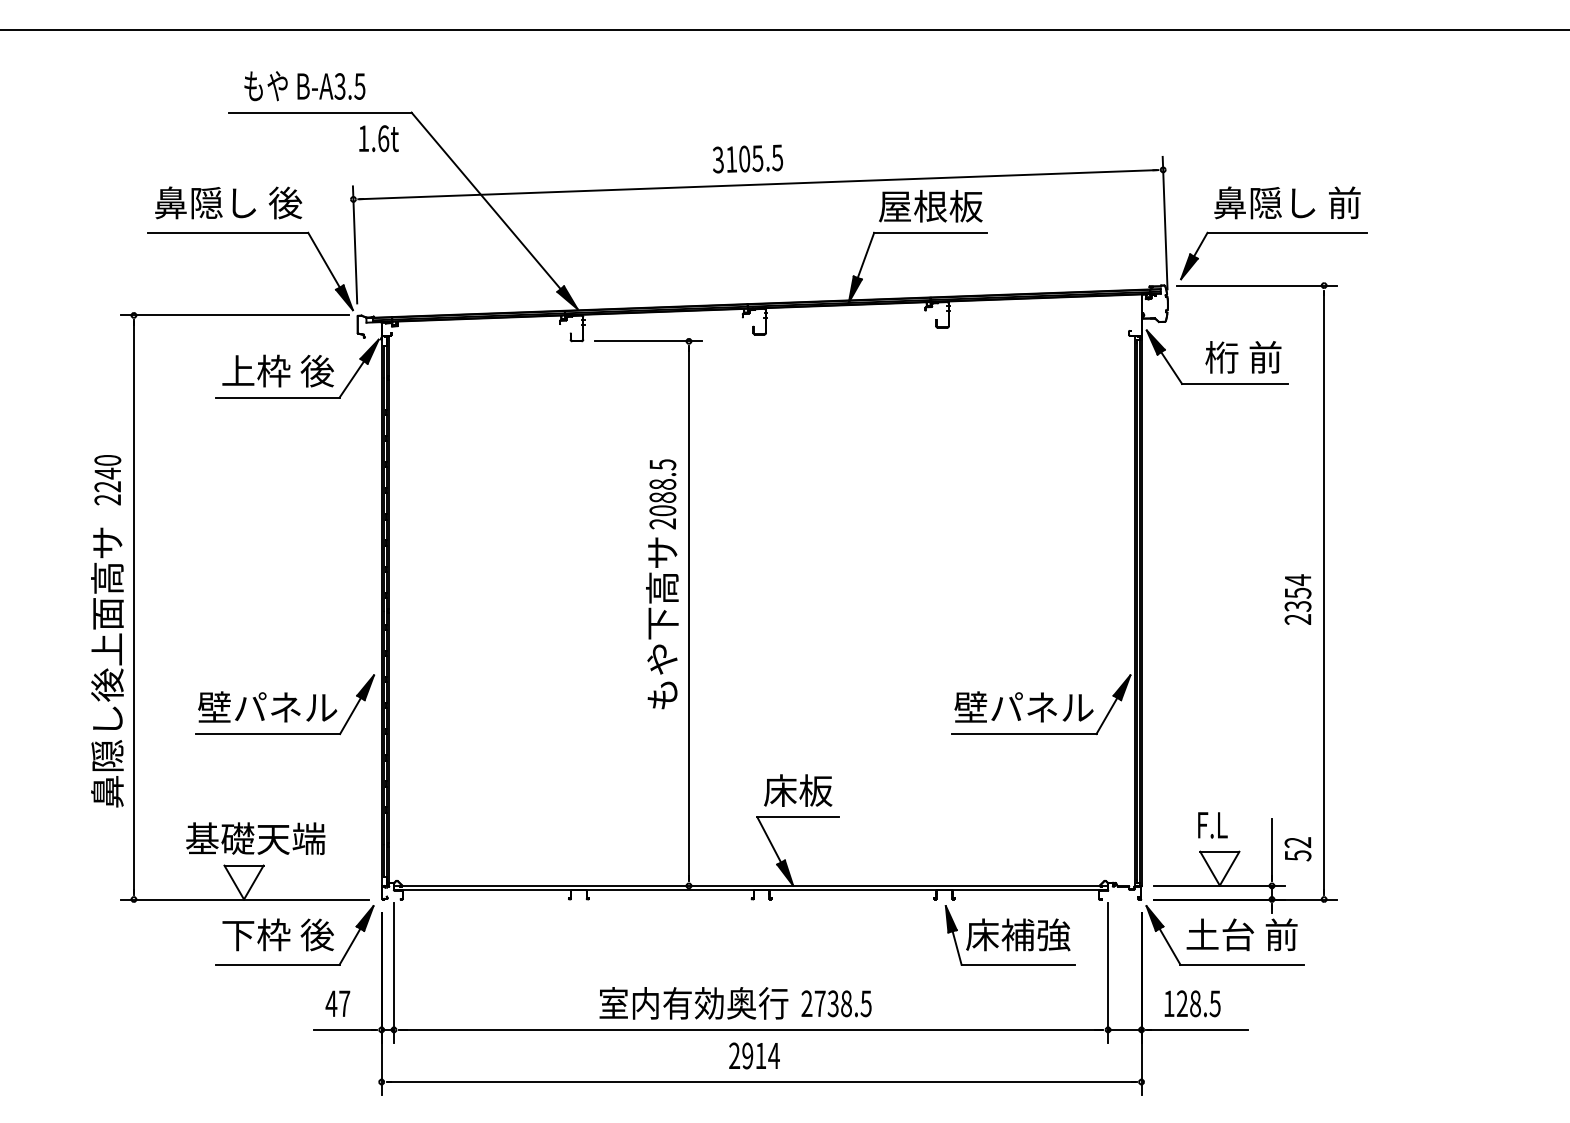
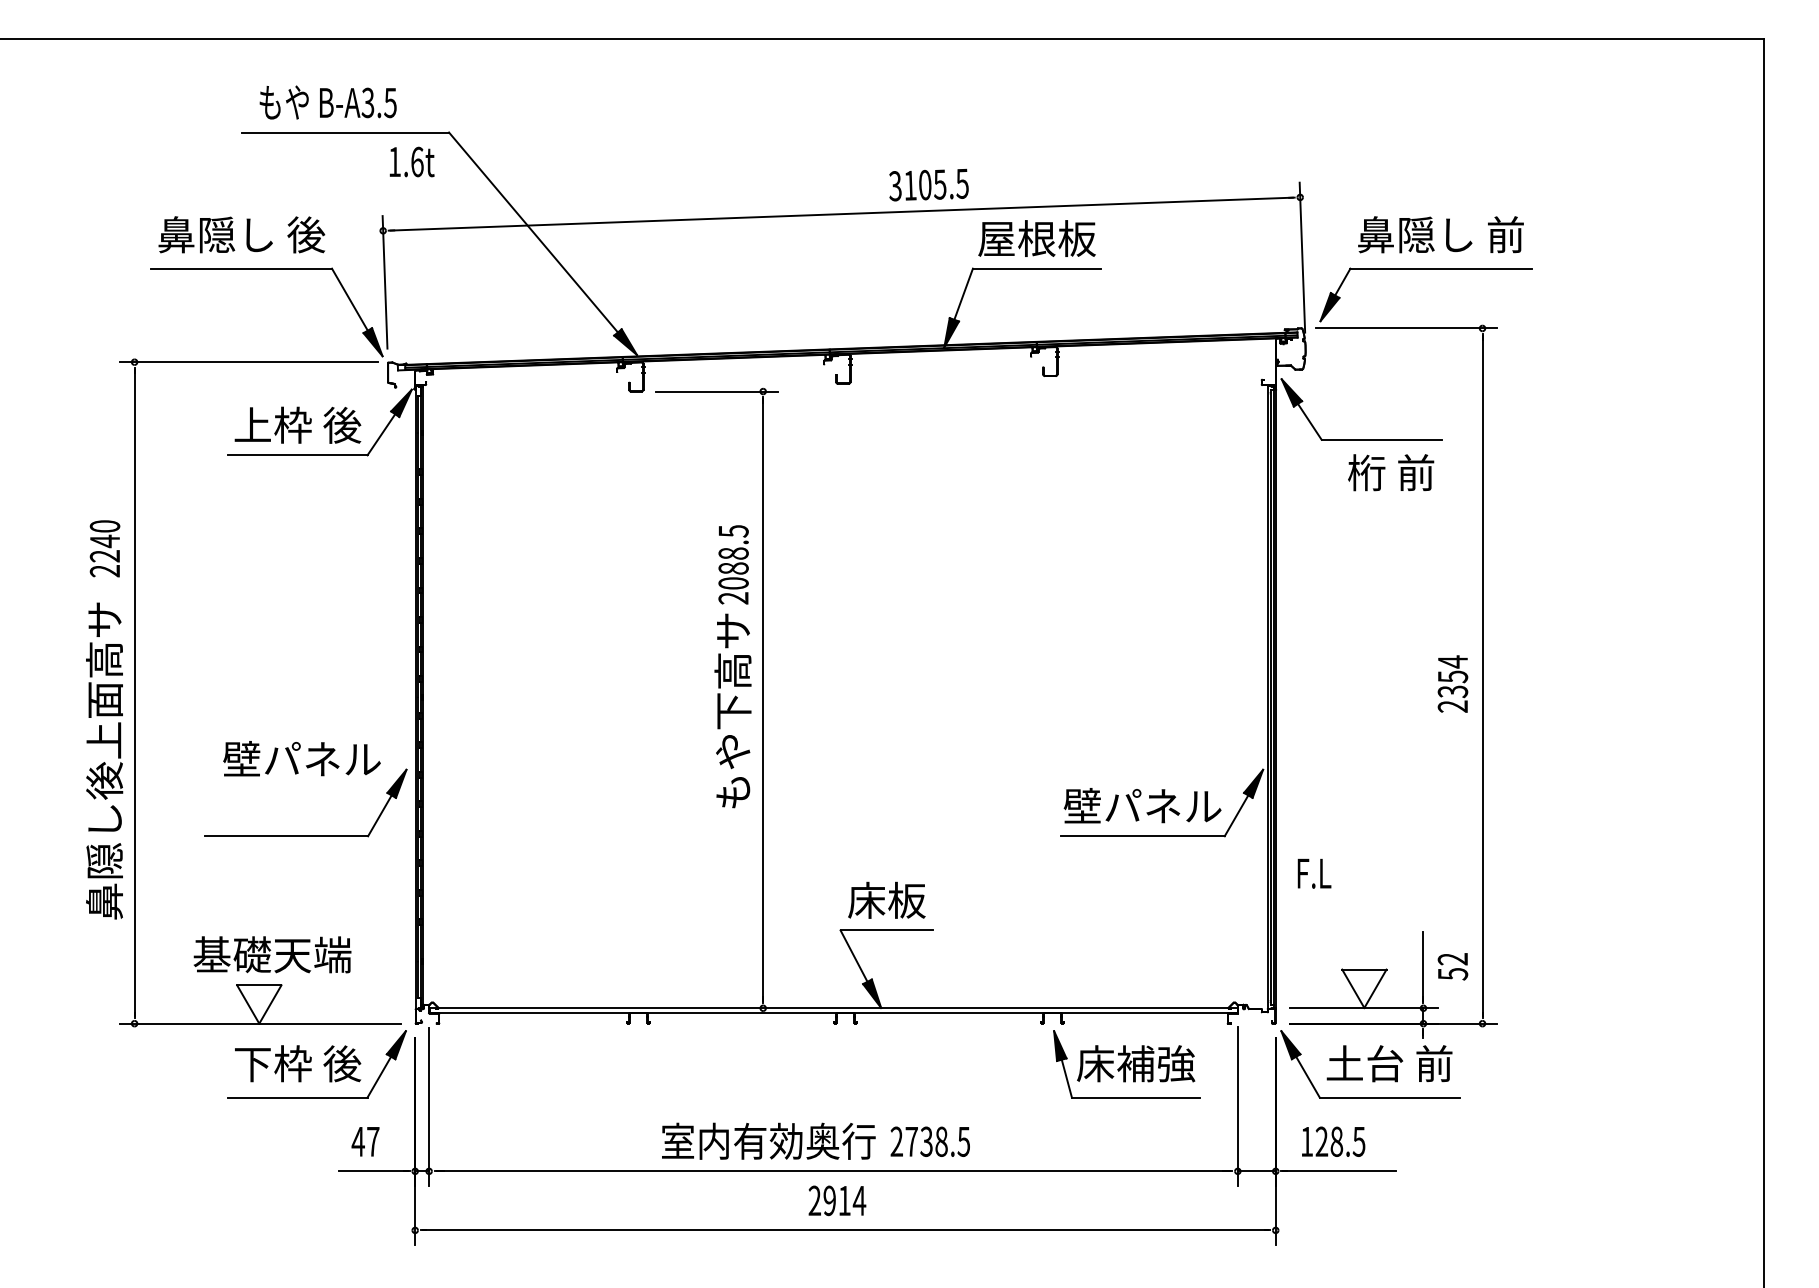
text: (747, 158) -> (928, 184), moved
text: (1243, 357) -> (1391, 472), moved
text: (267, 706) -> (301, 758), moved
text: (1212, 825) -> (1314, 873), moved

